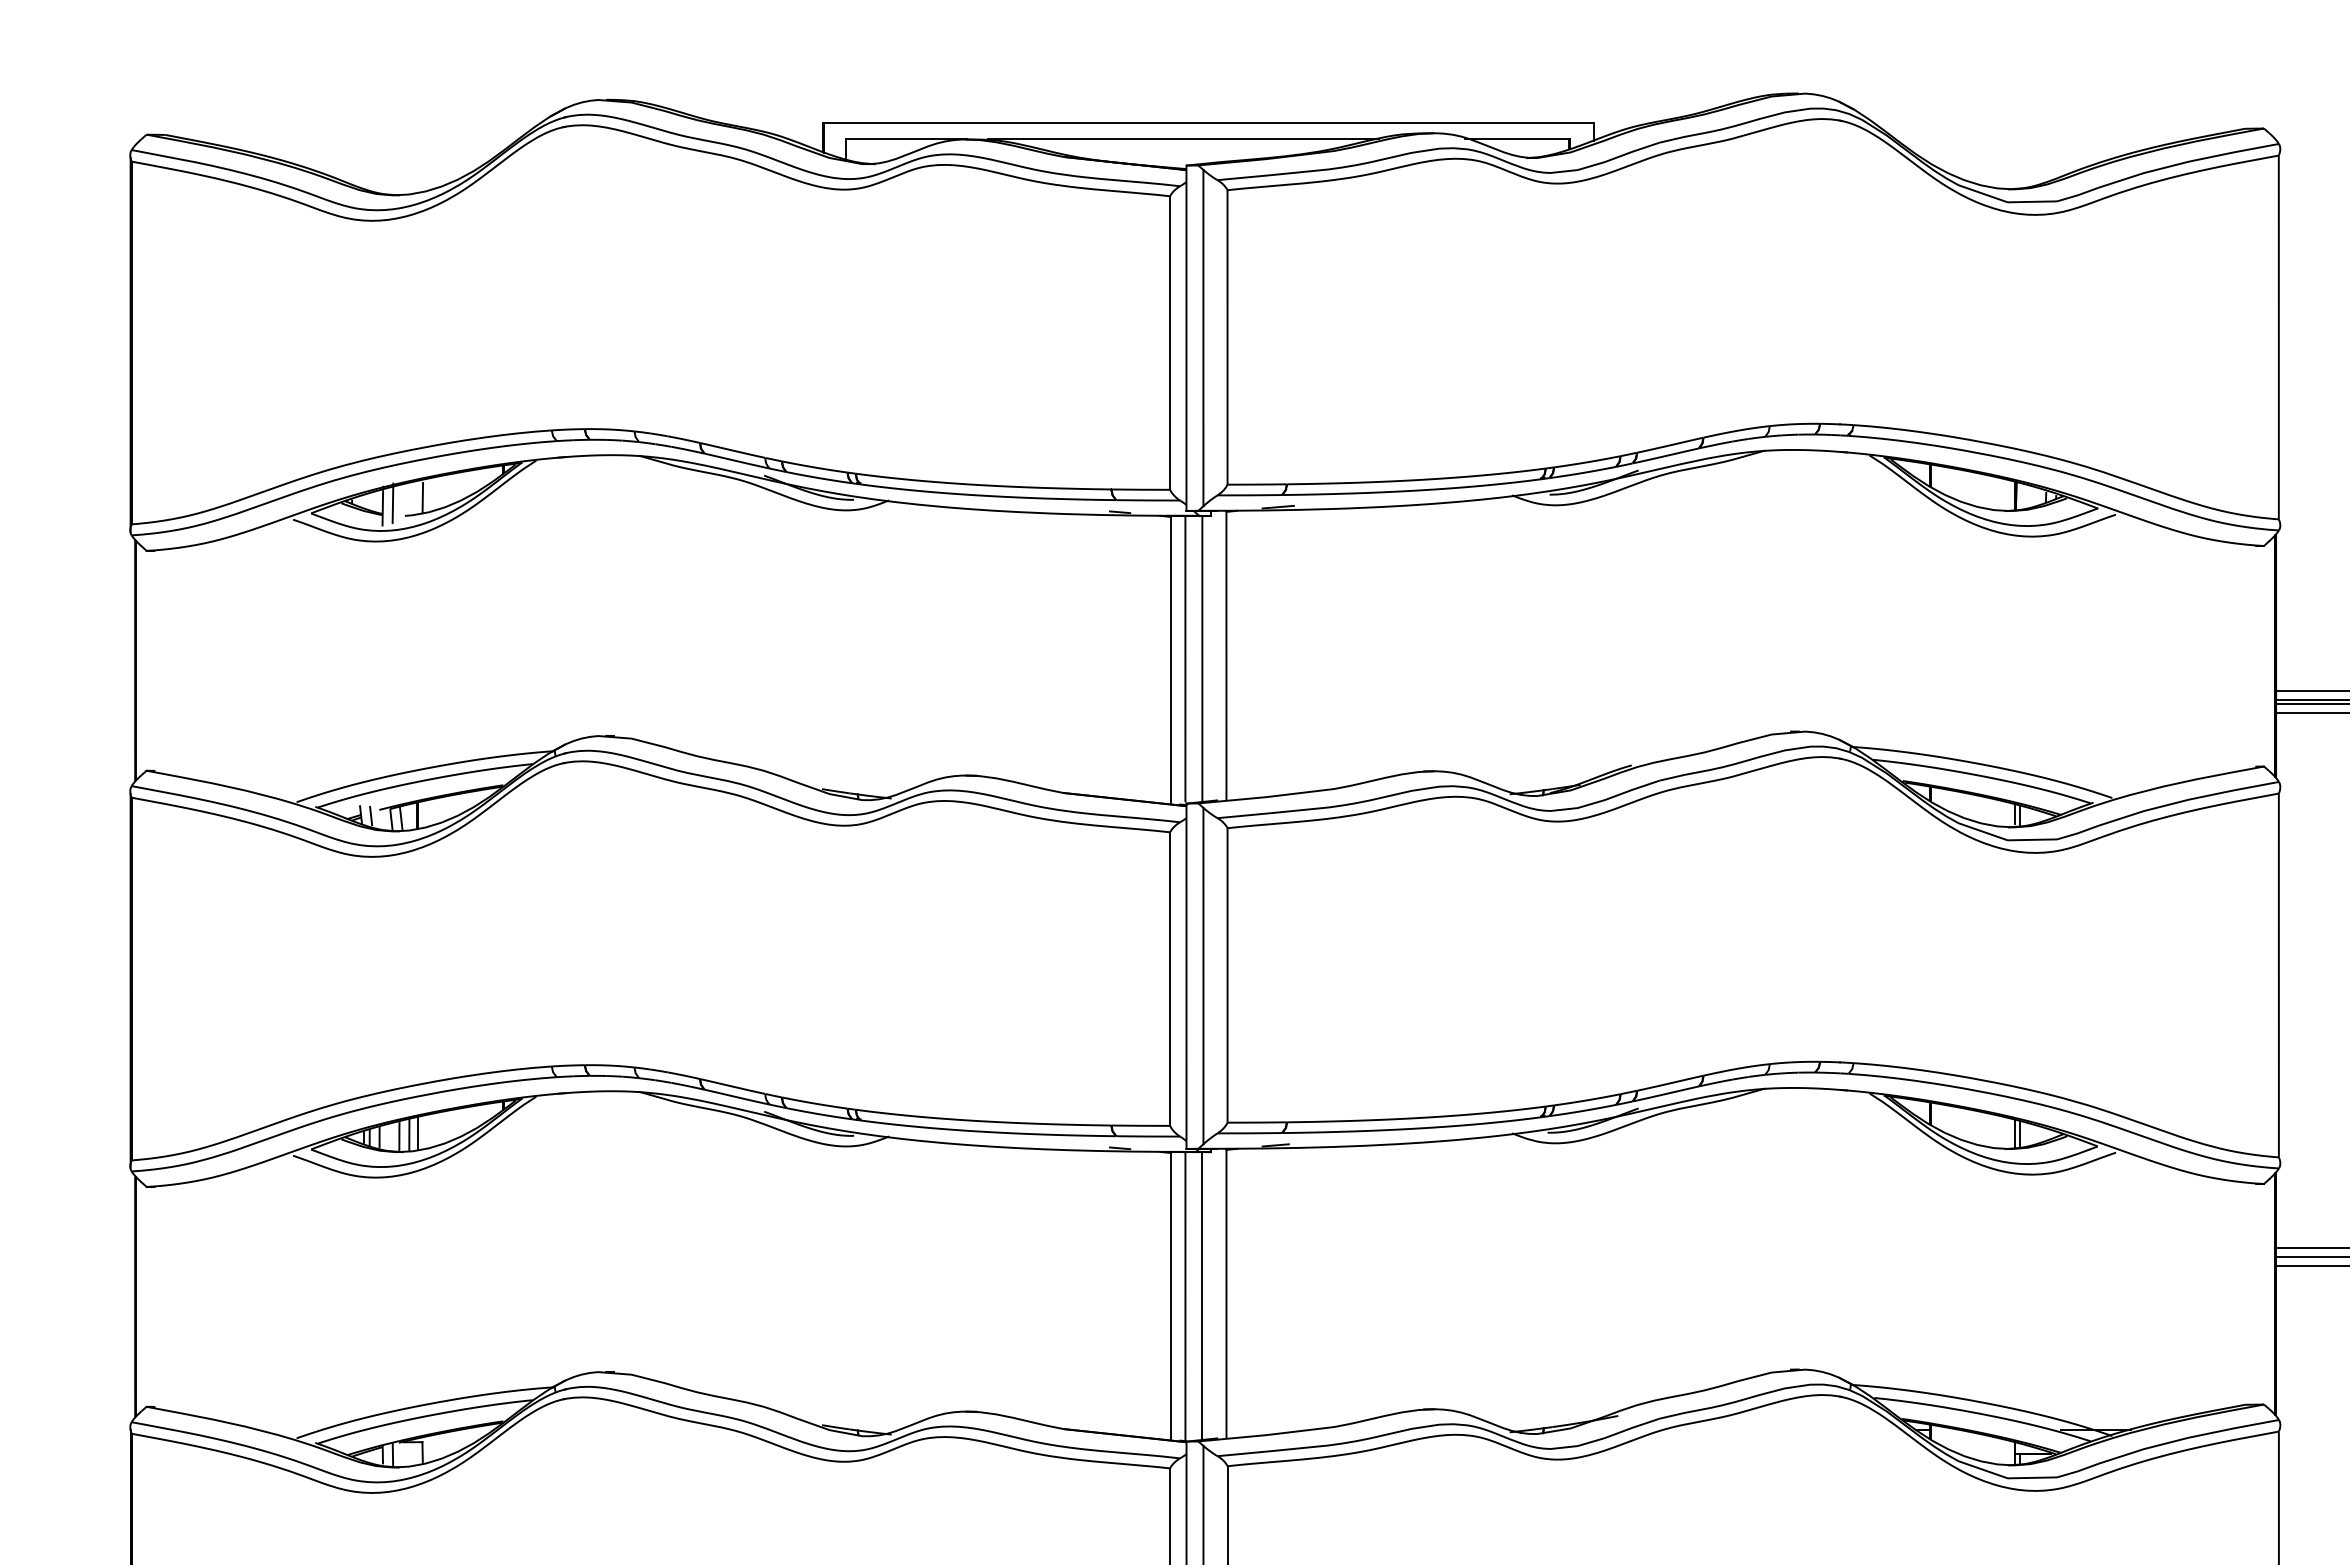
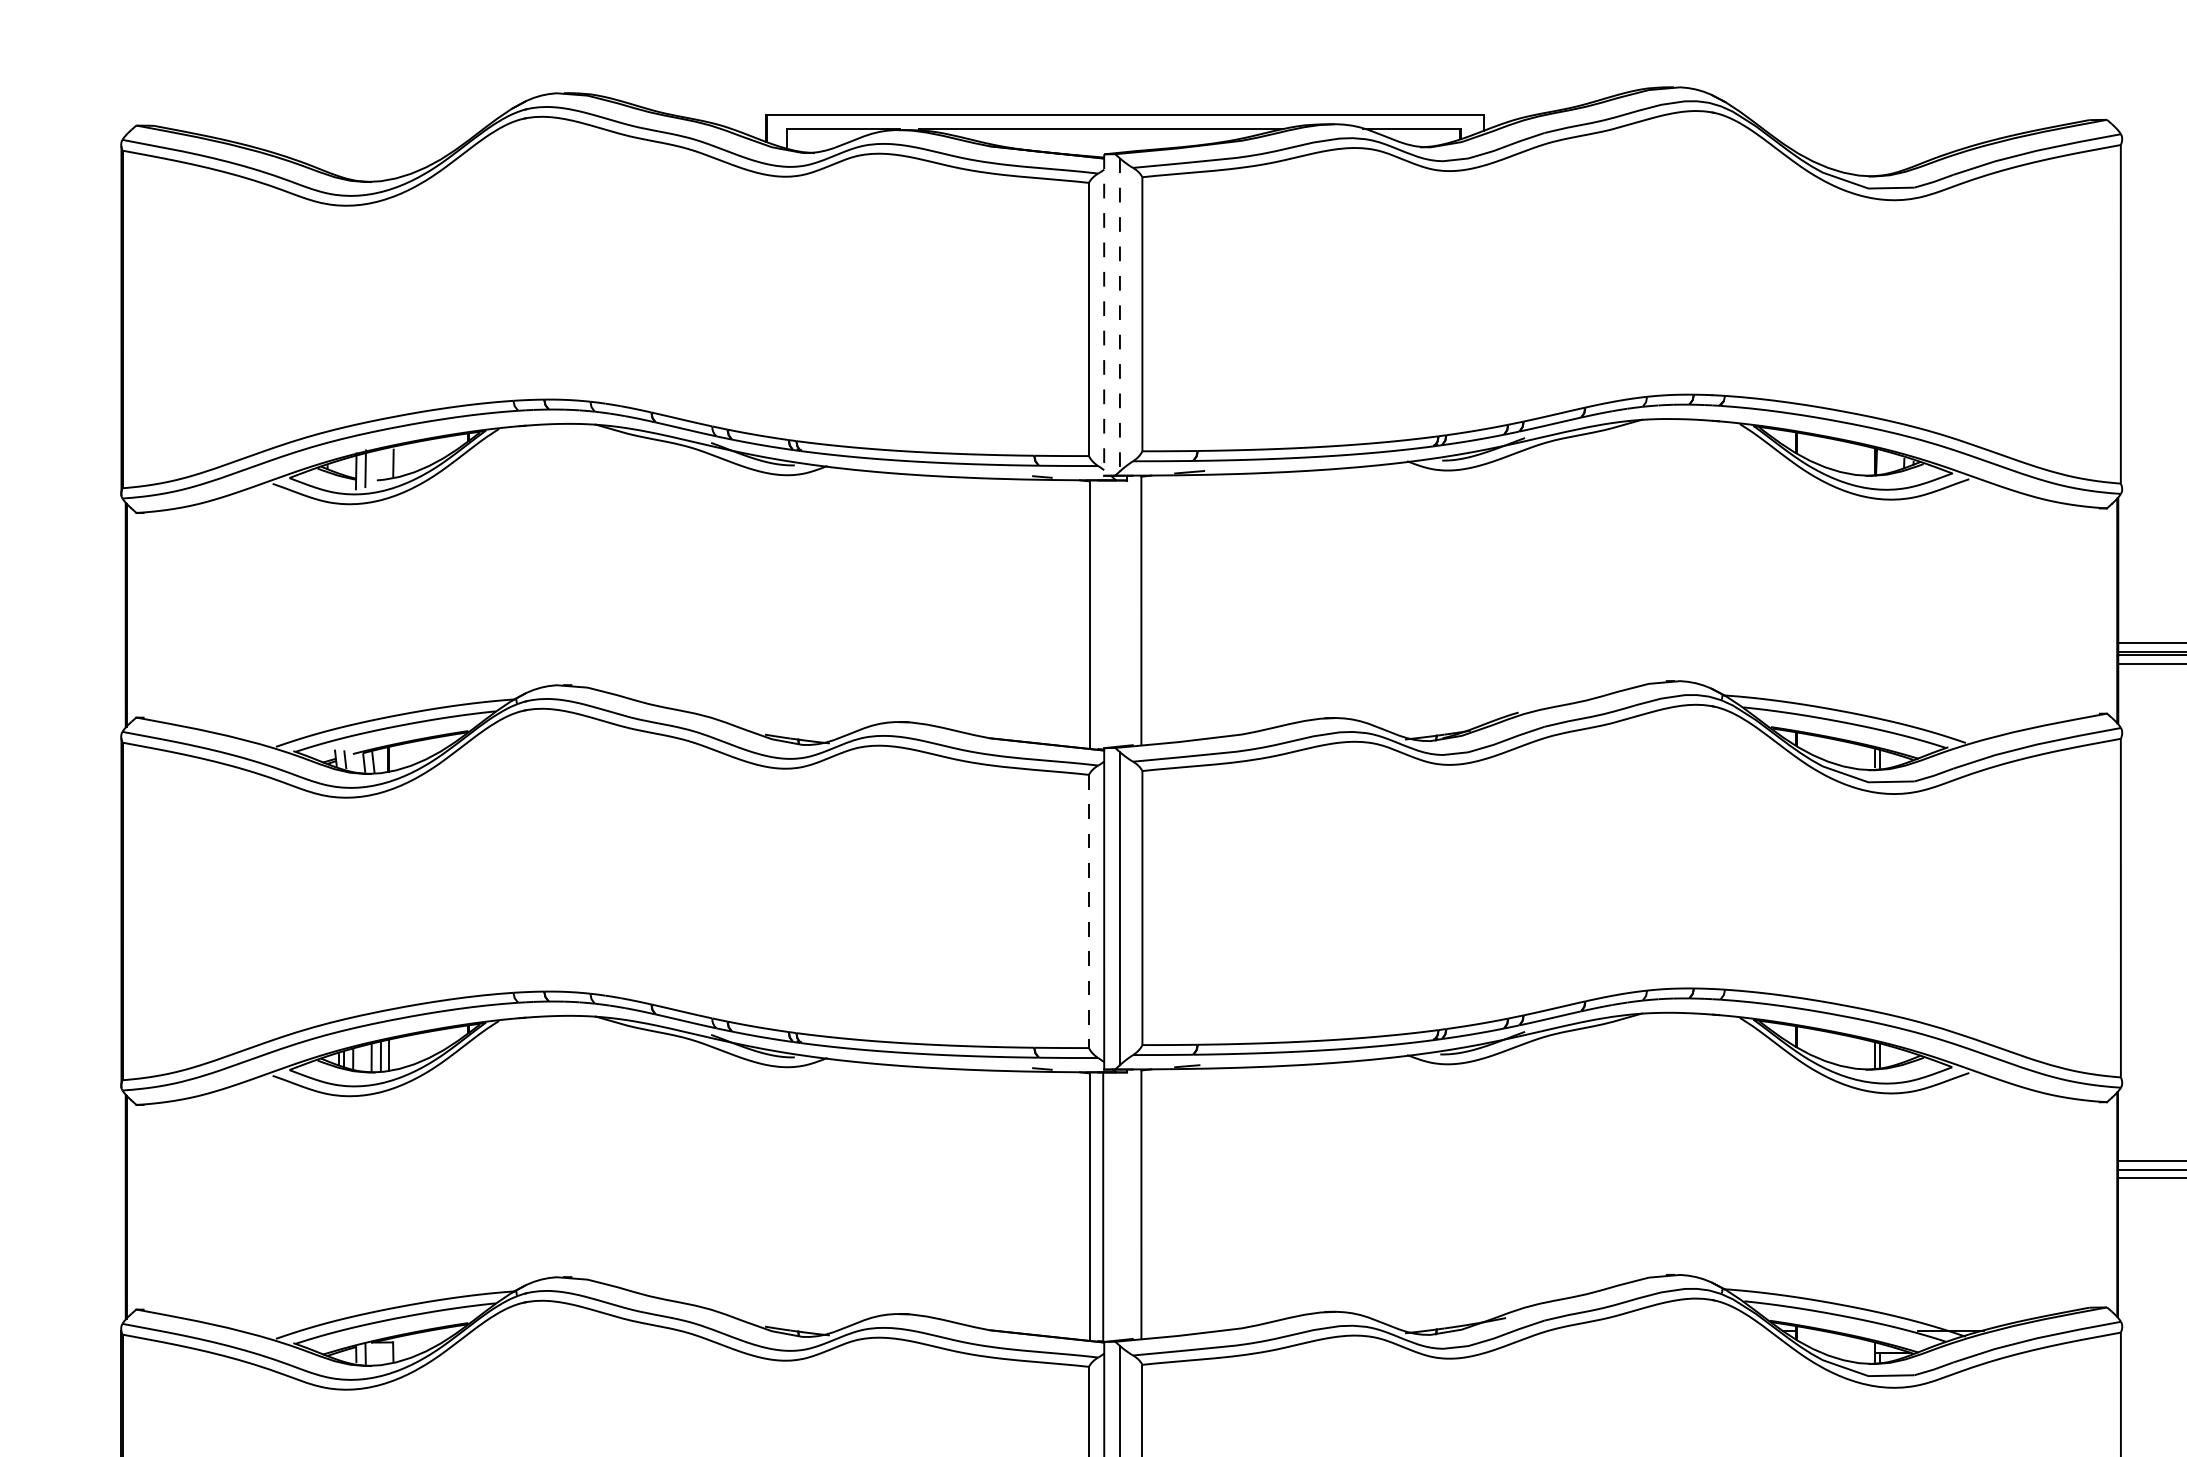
line: (1186, 338) -> (1104, 315), solid -> dashed
line: (1203, 338) -> (1120, 315), solid -> dashed
line: (1185, 658) -> (1103, 613), removed
line: (1202, 658) -> (1119, 613), removed
line: (1170, 979) -> (1089, 911), solid -> dashed
line: (1202, 1296) -> (1119, 1206), removed

